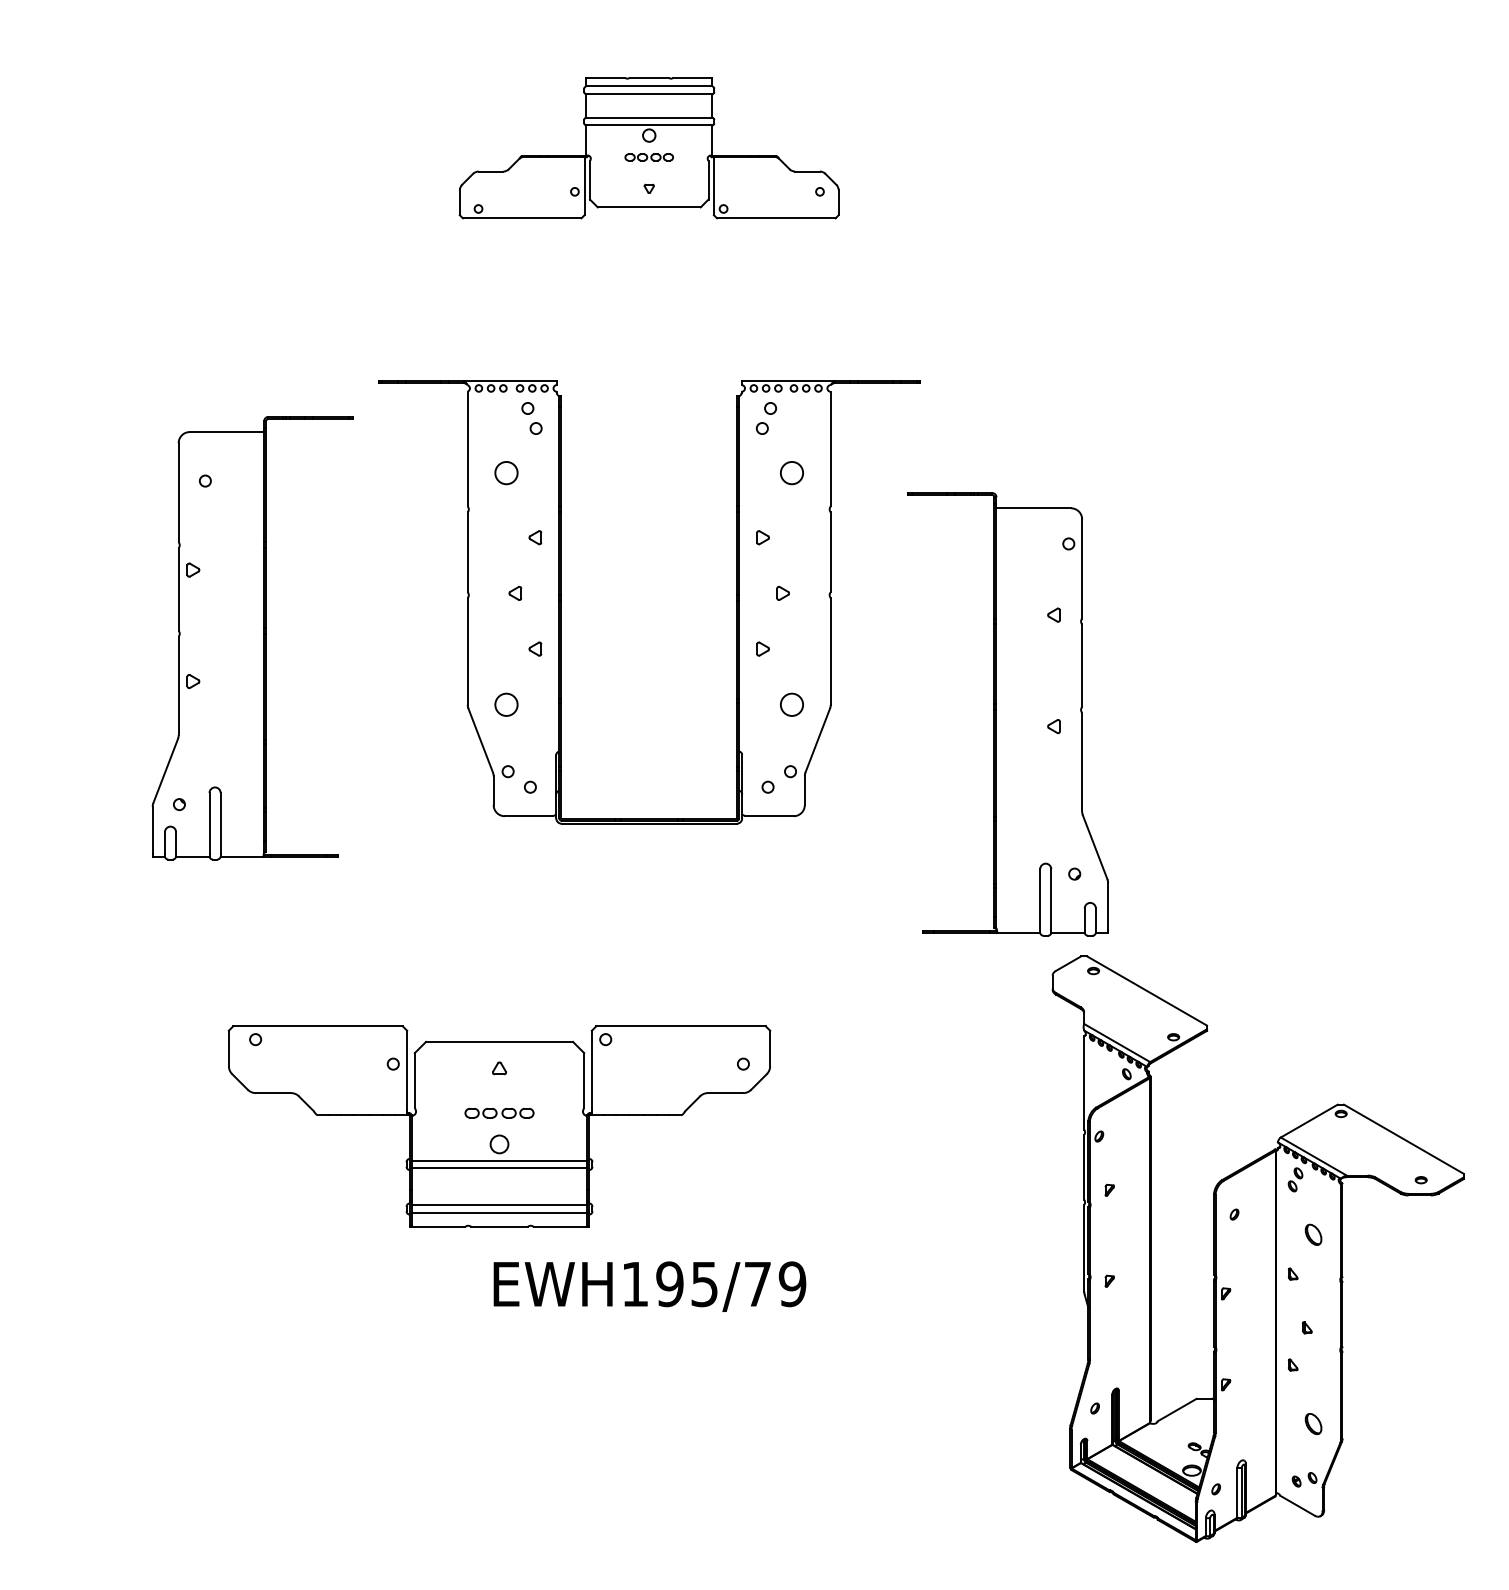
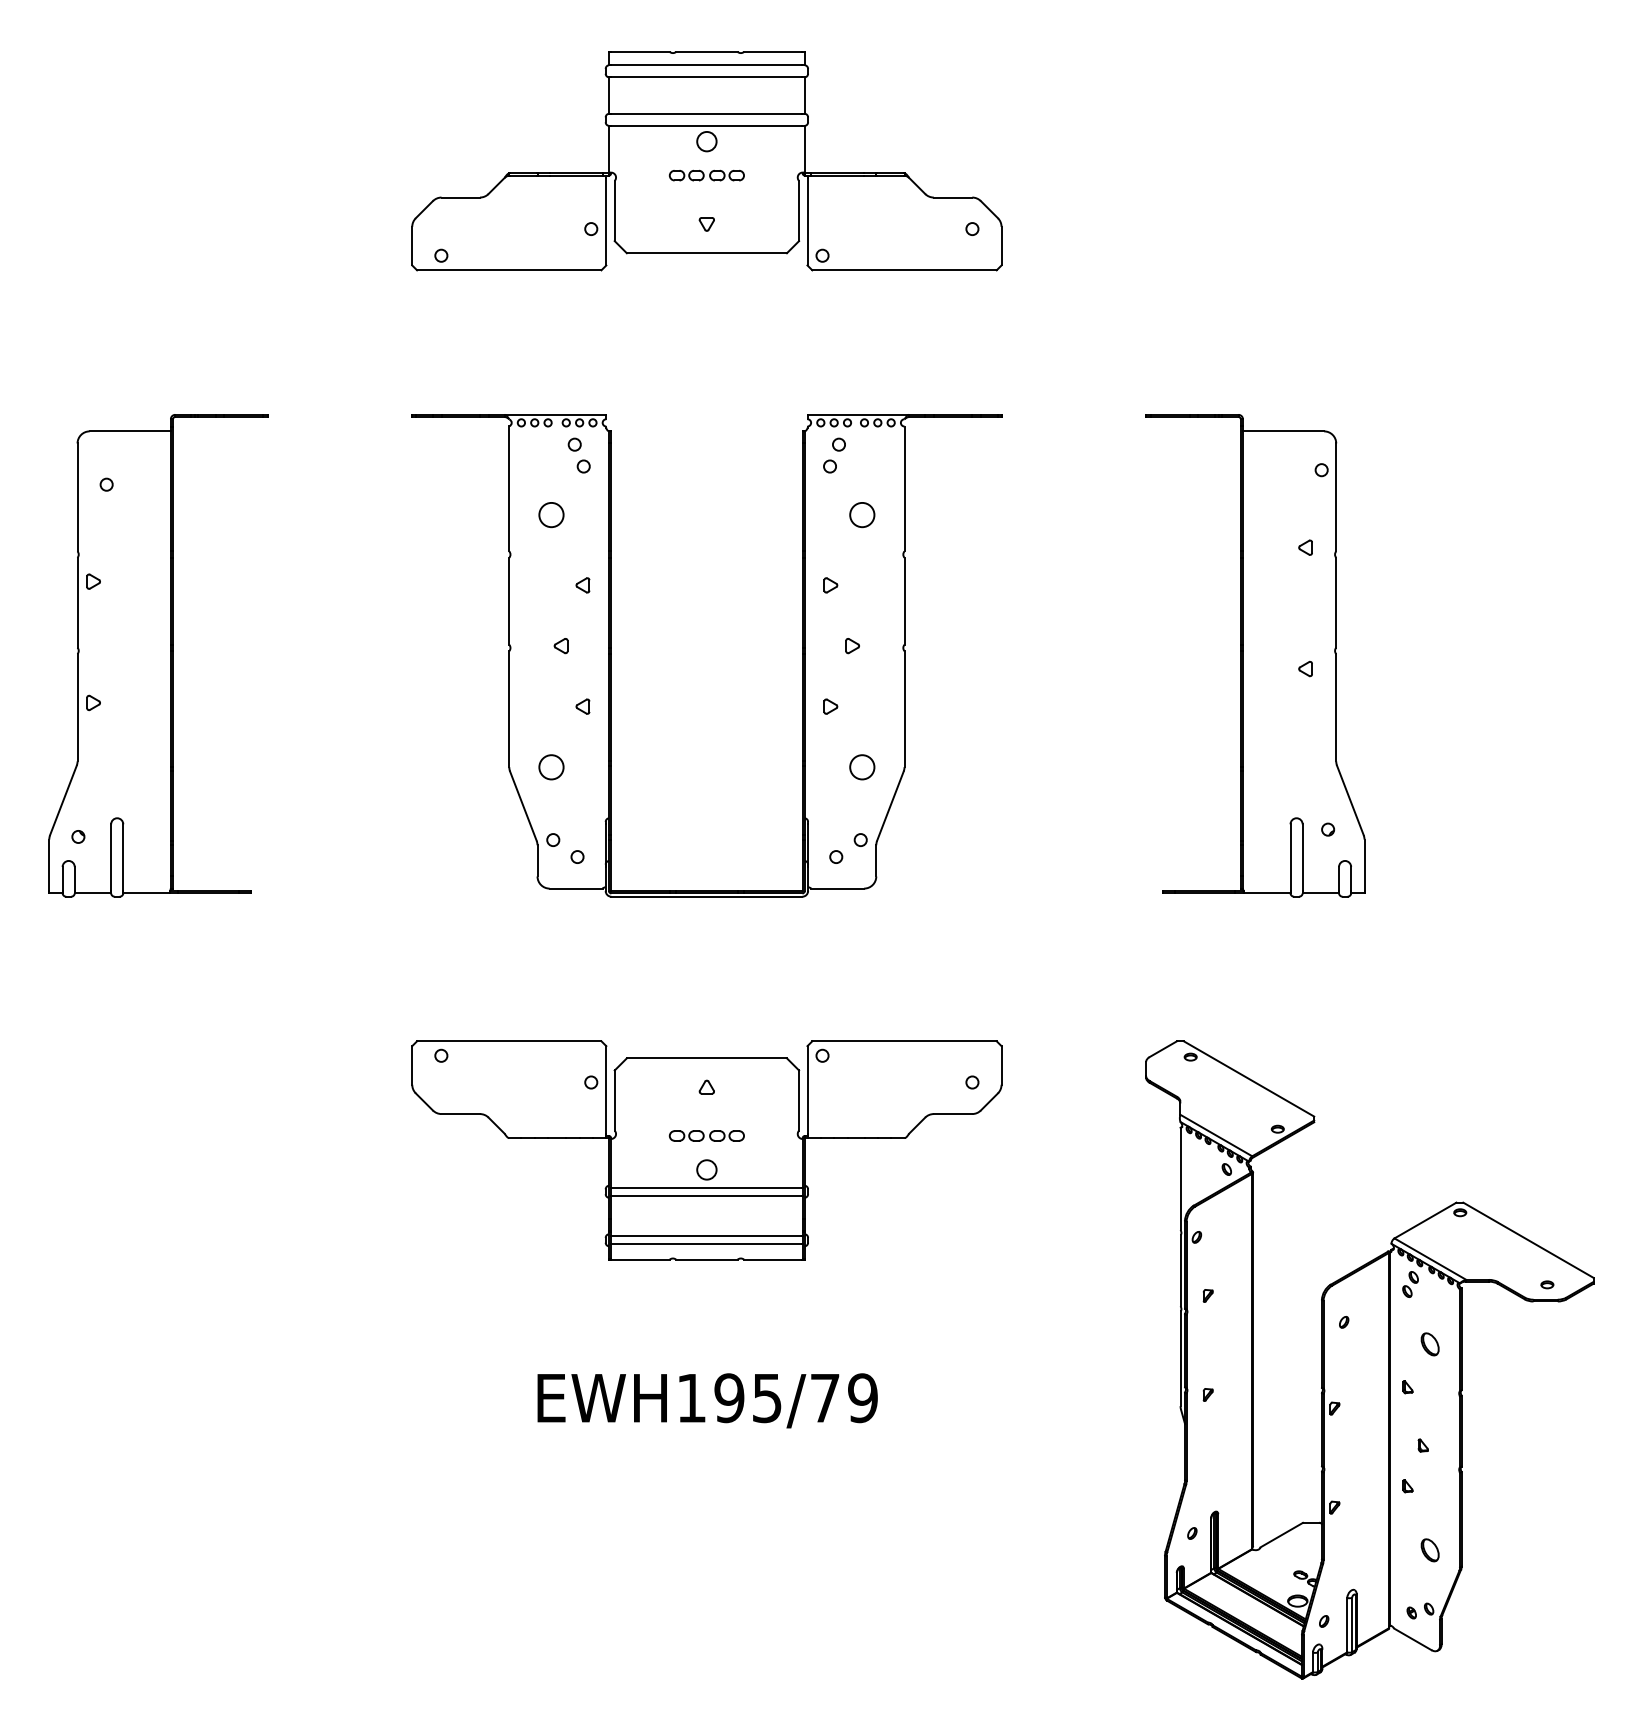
part: (648, 148) -> (706, 161), size x1.43
part: (252, 637) -> (158, 655), moved
part: (1008, 714) -> (1255, 655), moved
part: (499, 1126) -> (706, 1150), moved

